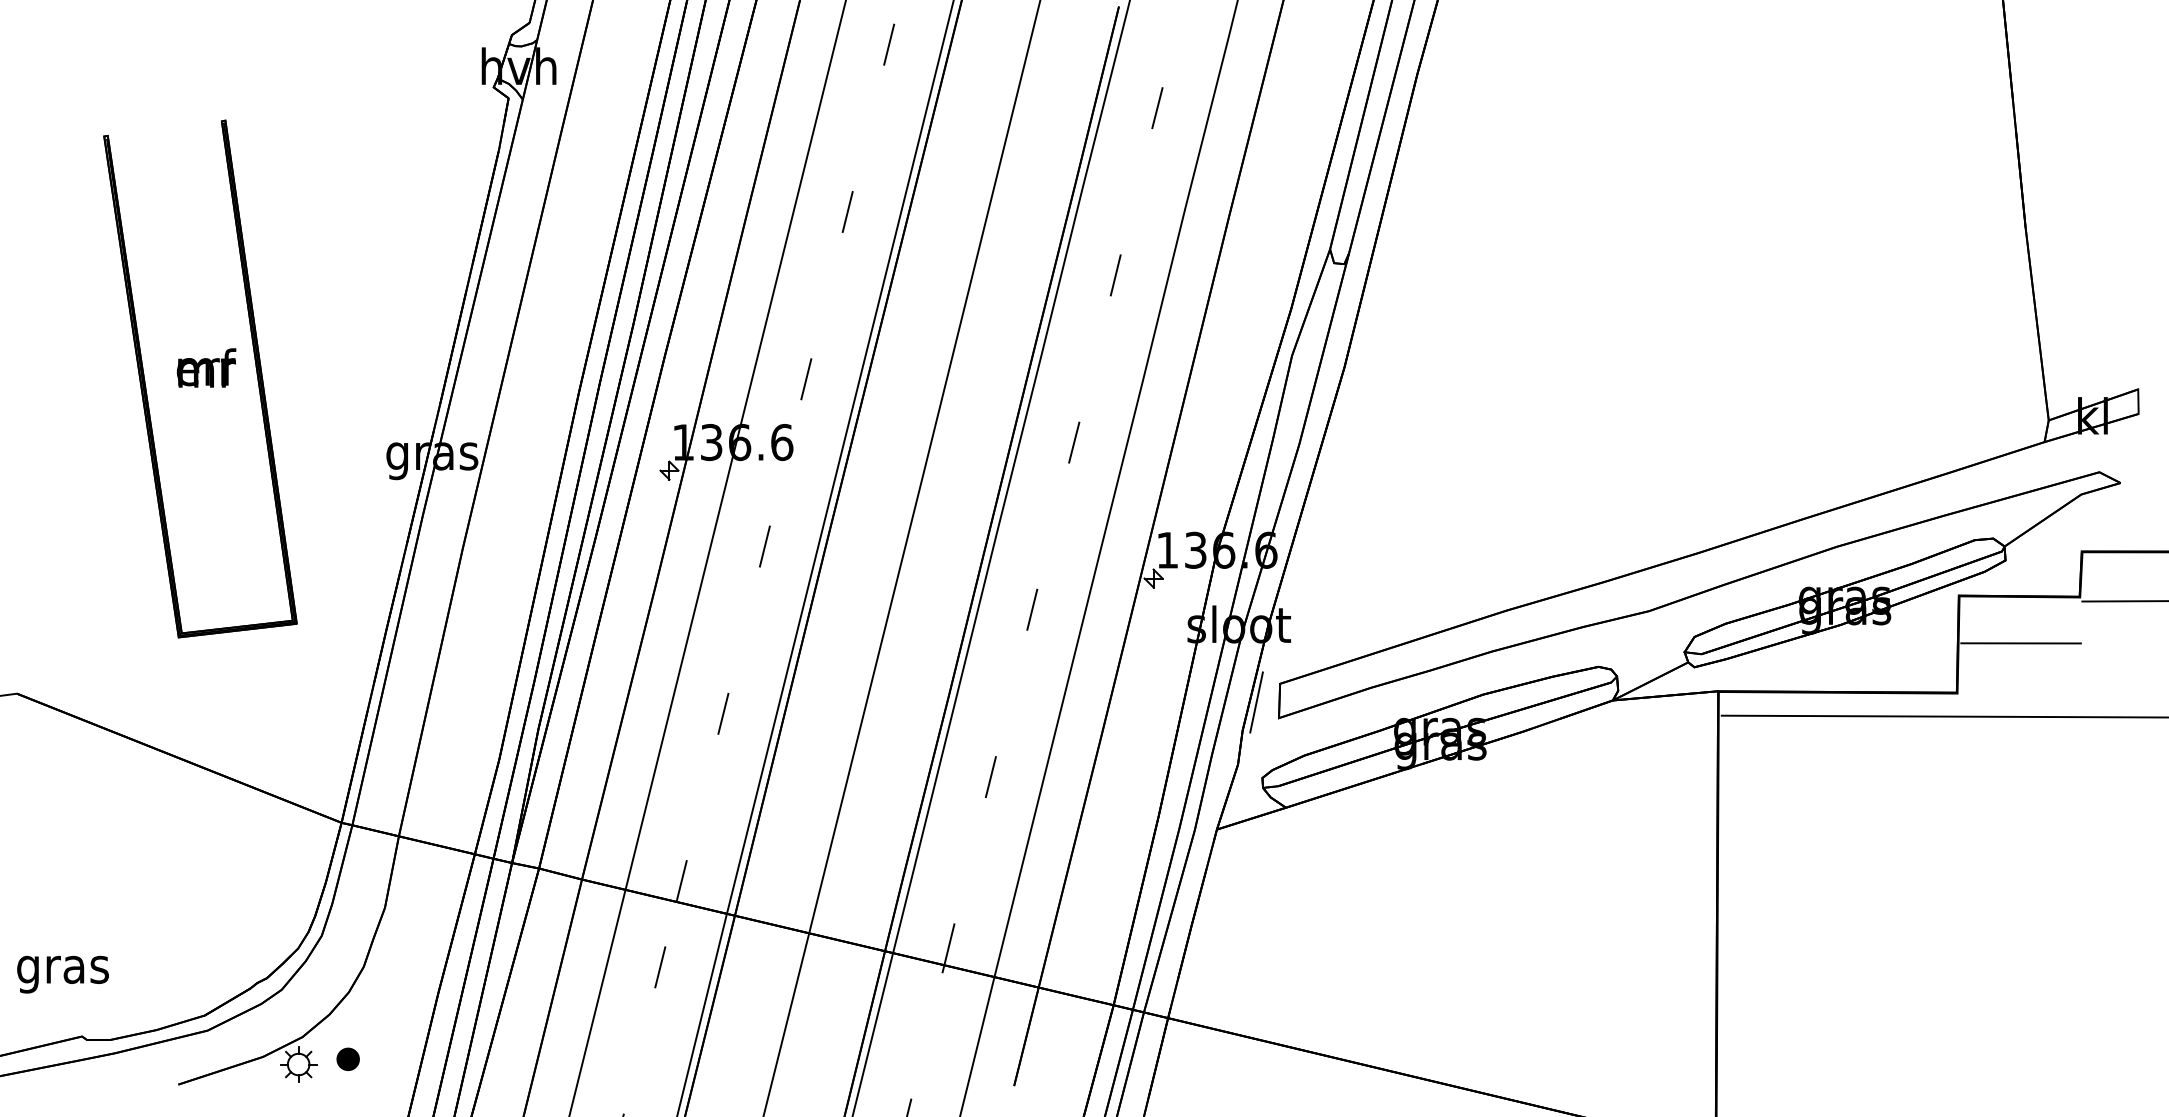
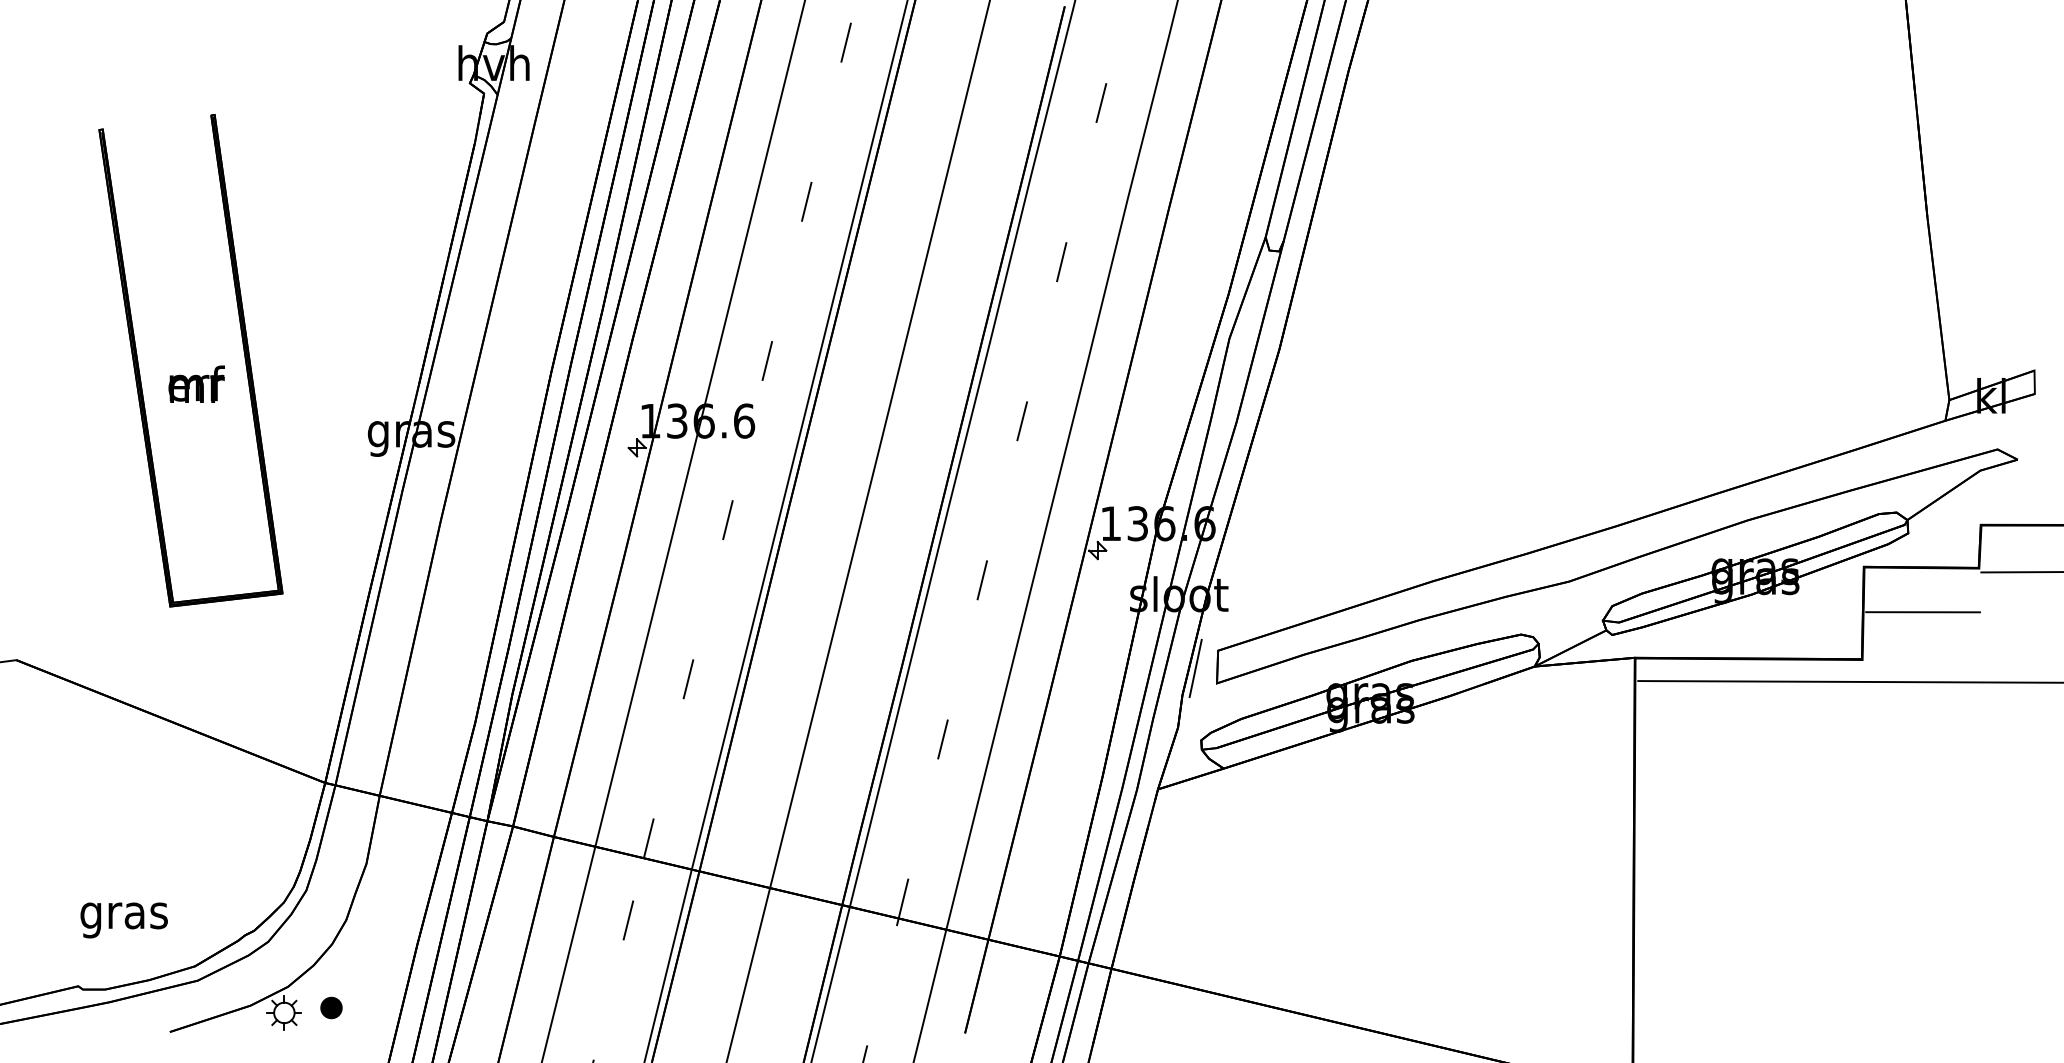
text: (206, 367) -> (196, 383), moved
text: (62, 974) -> (123, 920), moved

